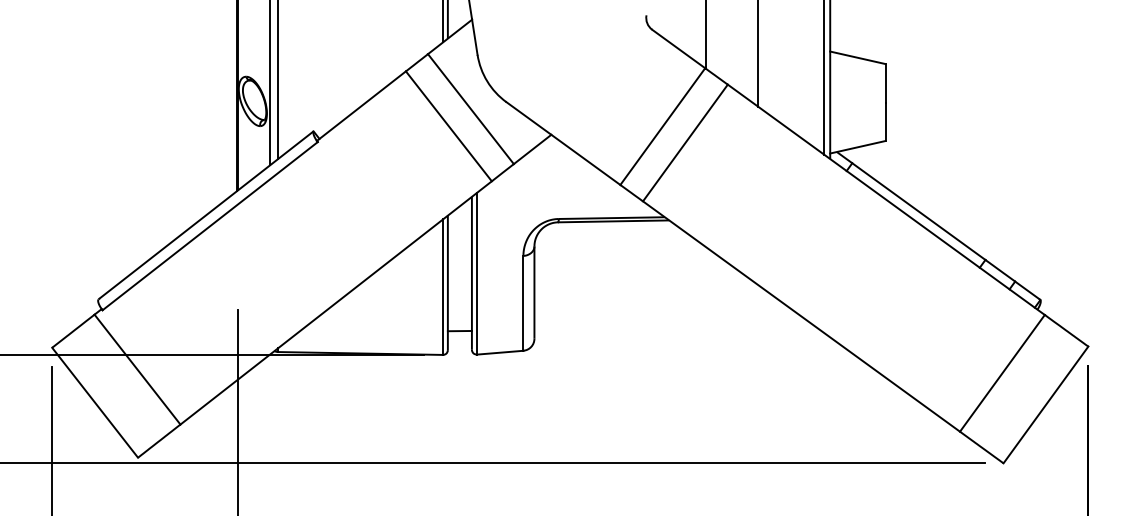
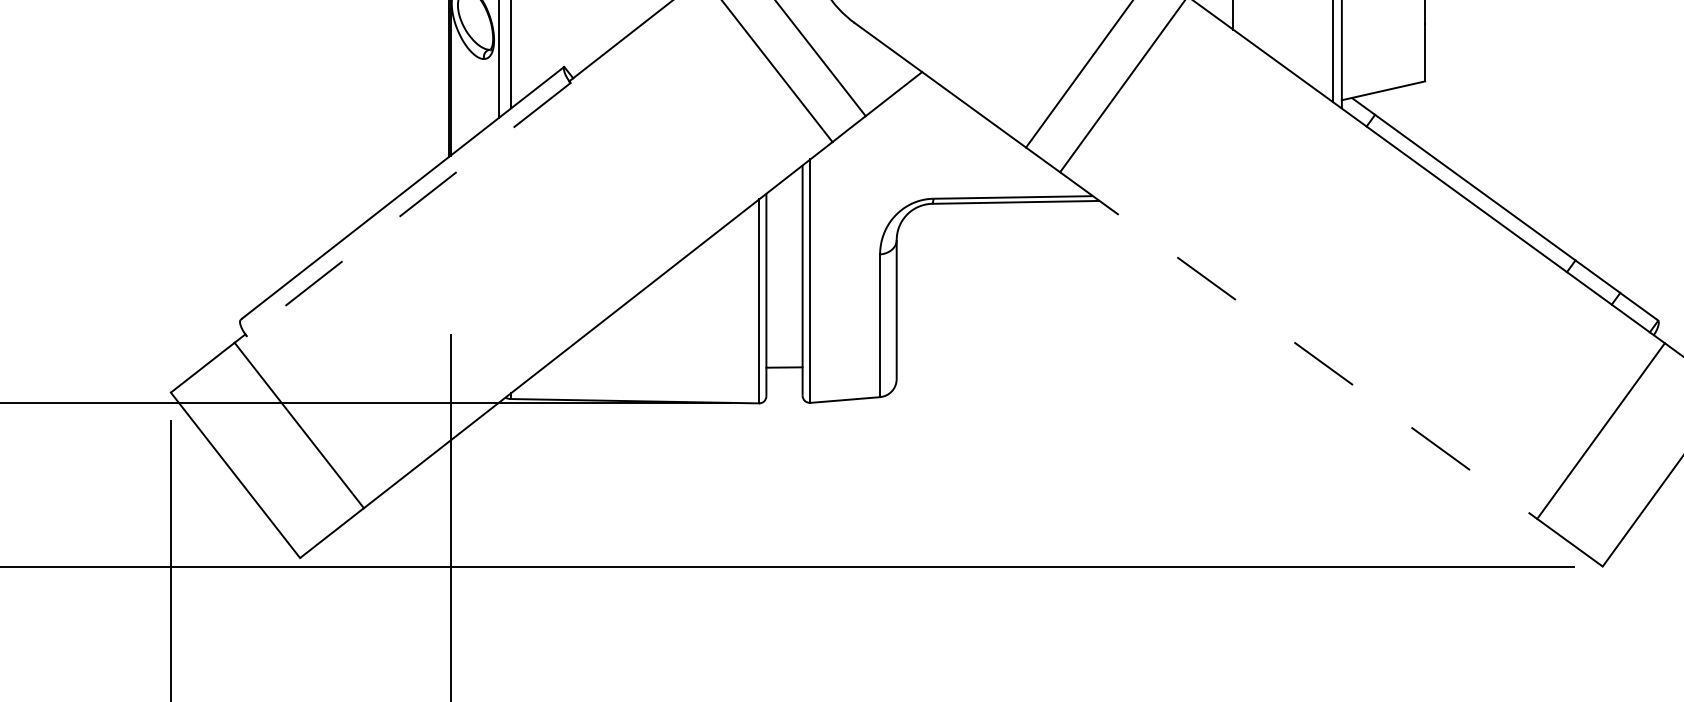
line: (210, 226) -> (409, 210), solid -> dashed
line: (801, 316) -> (1298, 345), solid -> dashed

